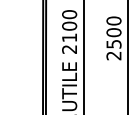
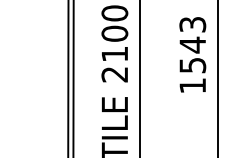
text: (113, 38) -> (191, 55), 2500 -> 1543

